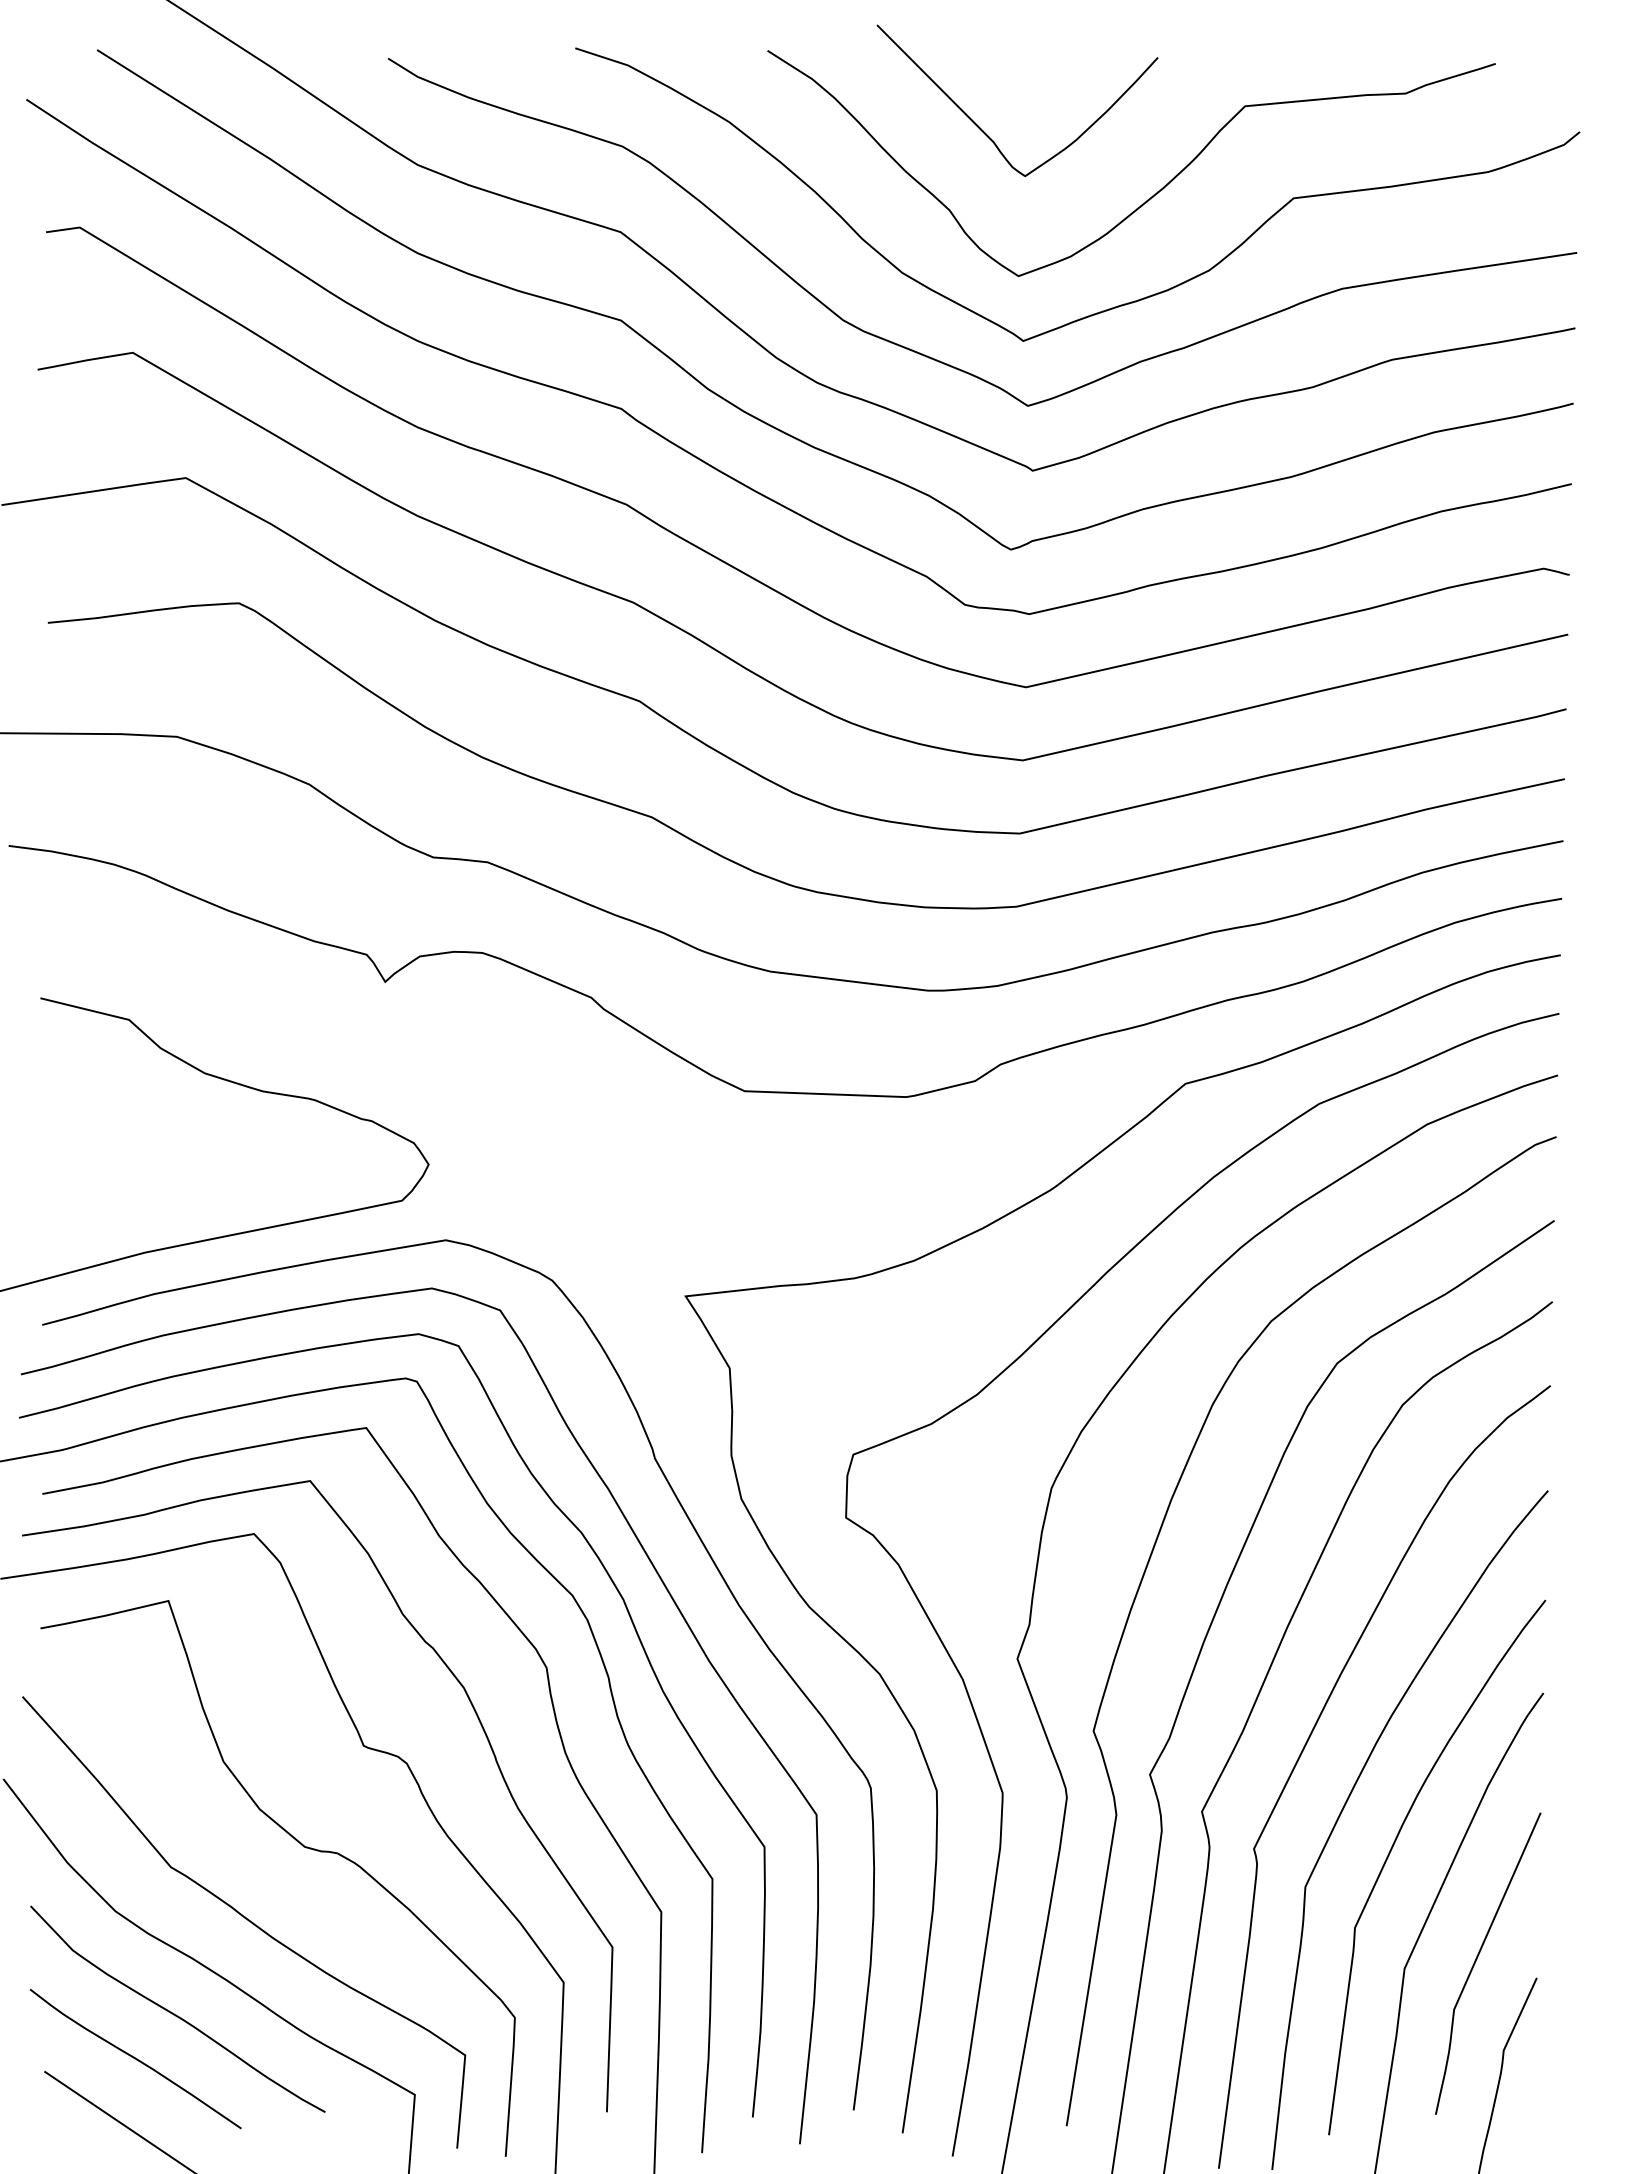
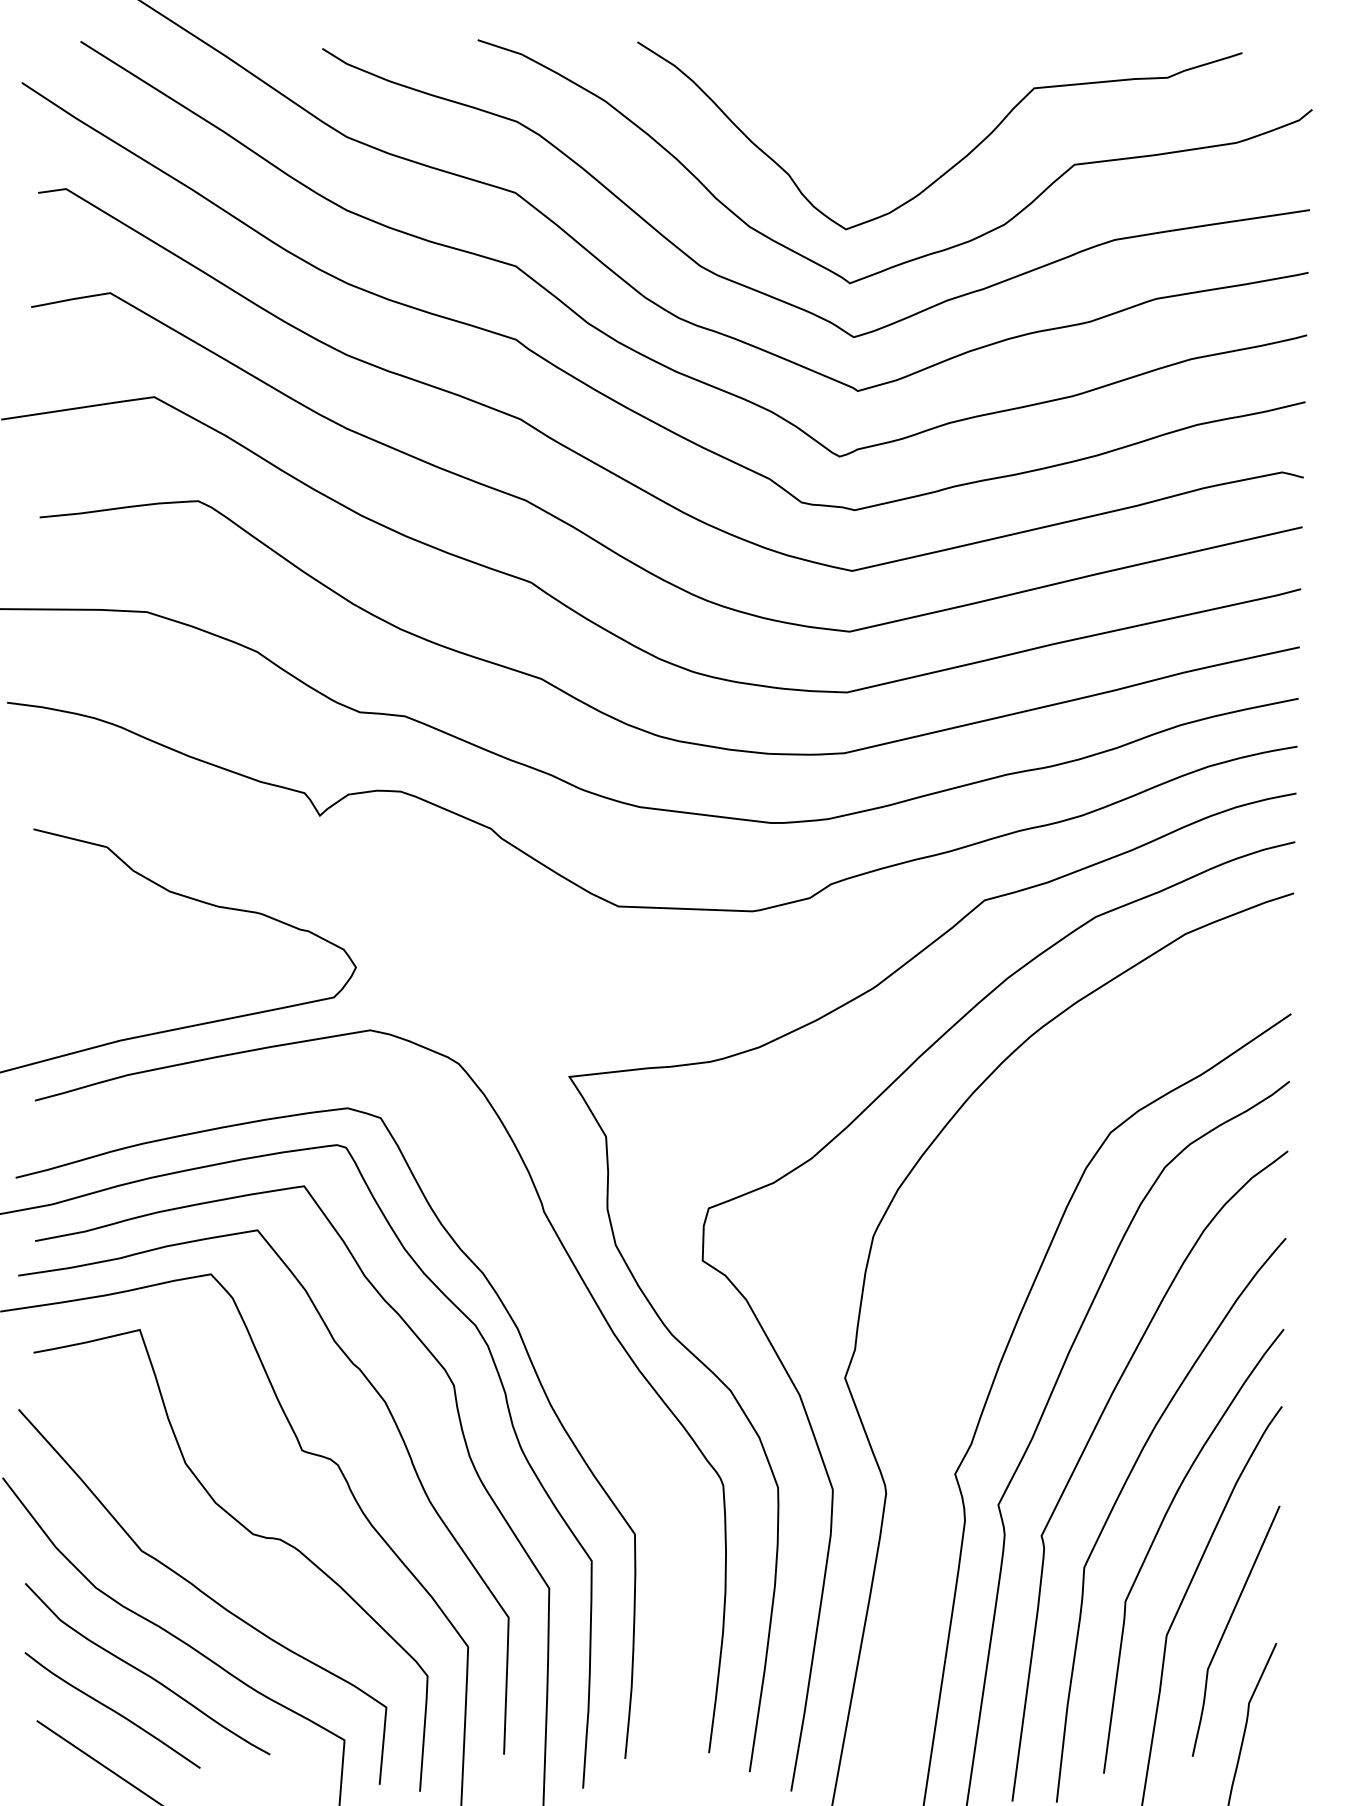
curve: (985, 132) -> (818, 110), removed
curve: (657, 1575) -> (546, 1308), removed
curve: (1144, 1576) -> (950, 1309), removed

